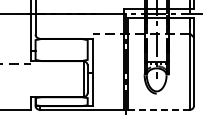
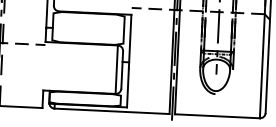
line: (159, 109) -> (218, 115), dashed -> solid

